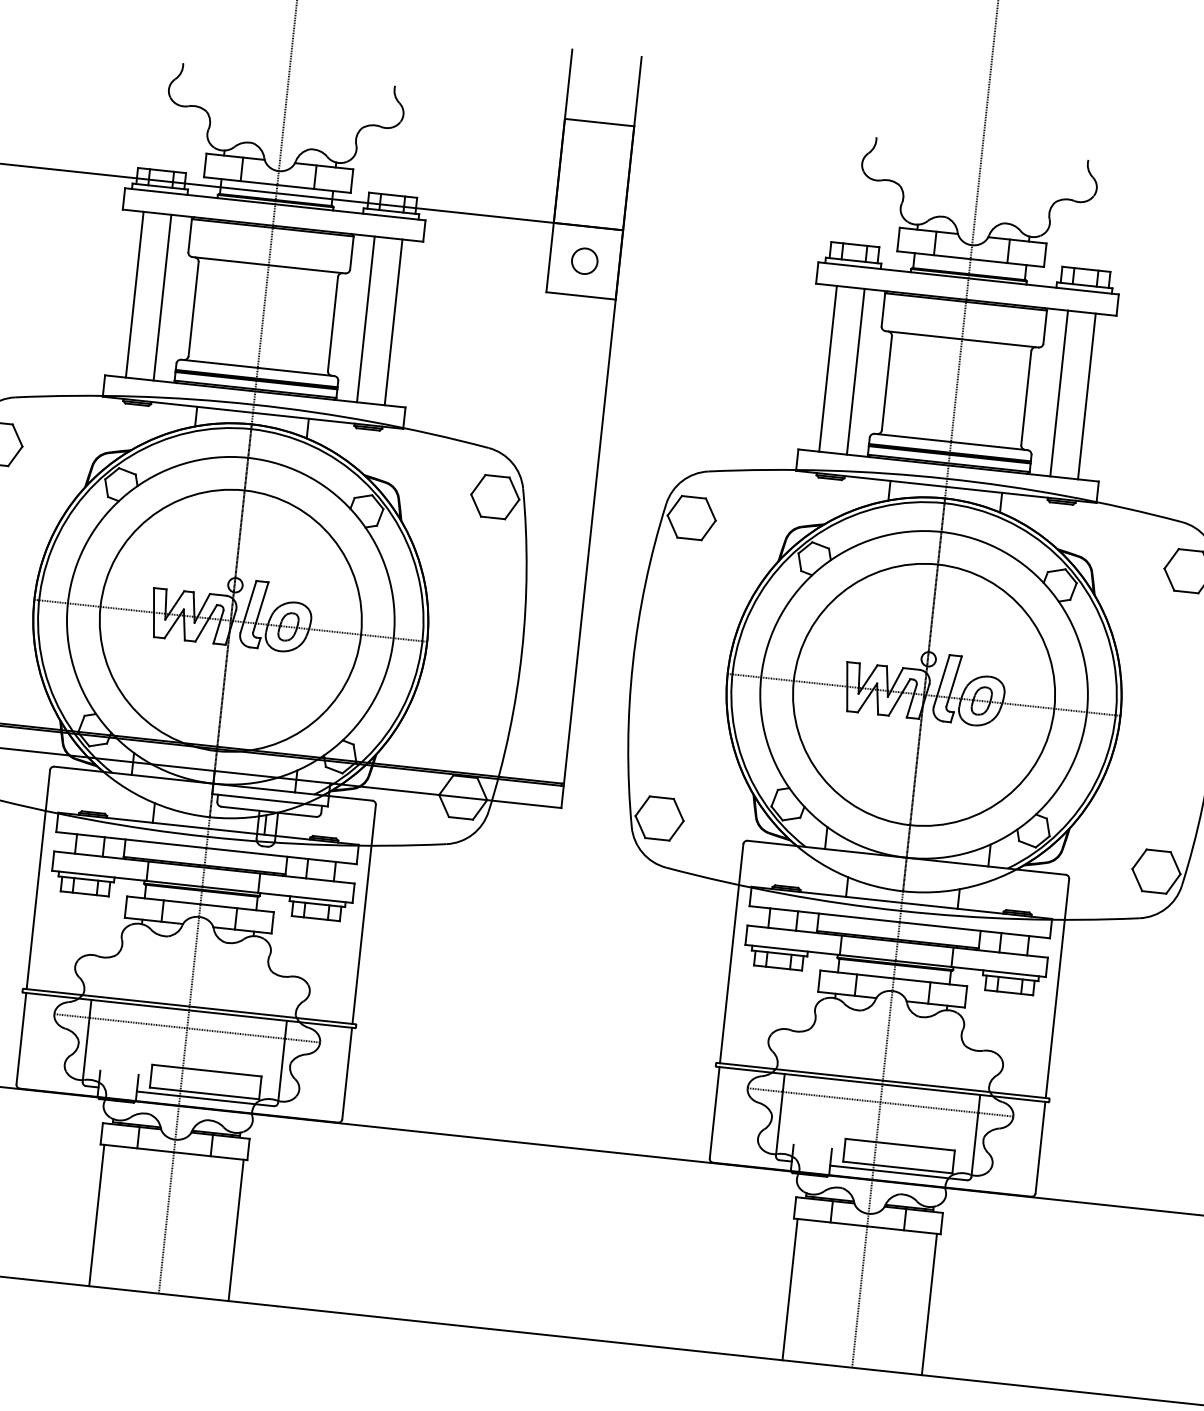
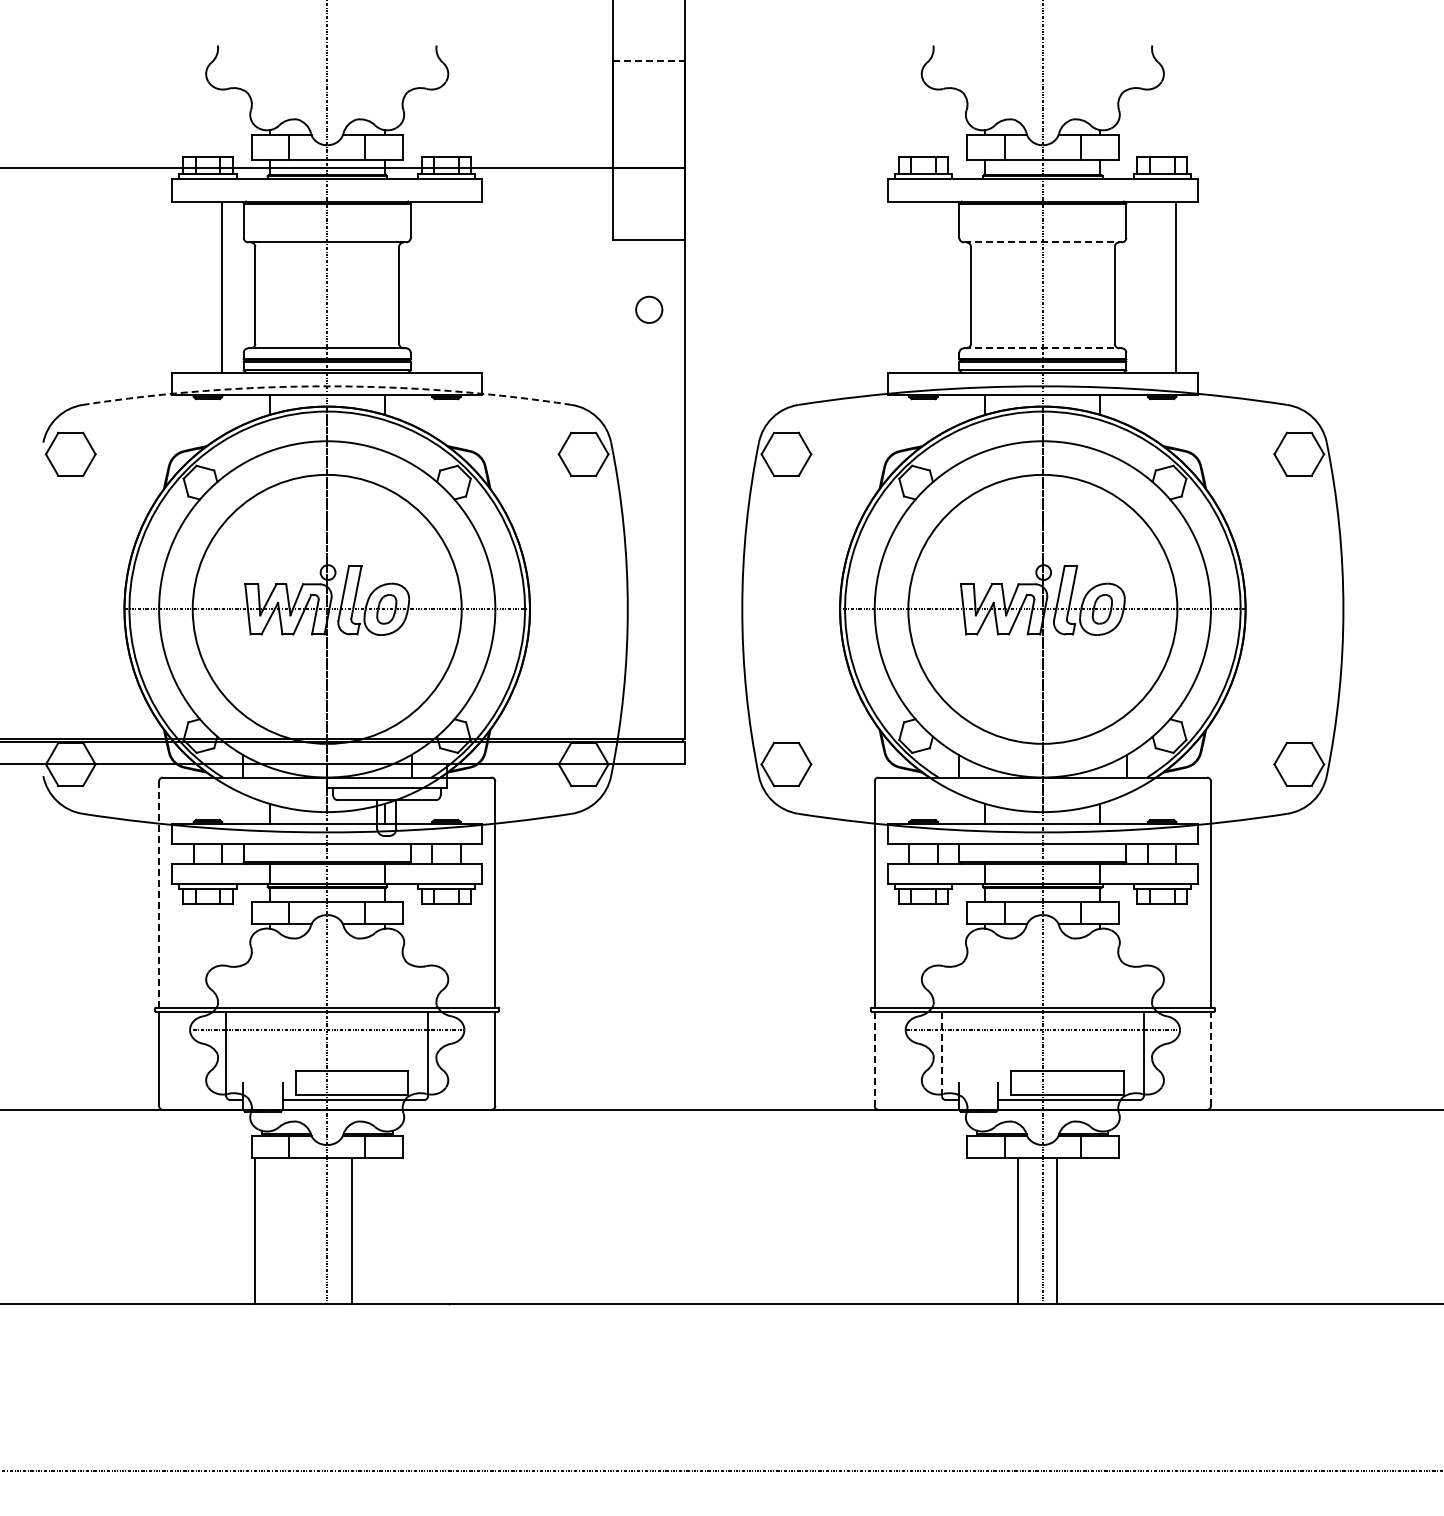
line: (599, 122) -> (649, 60), solid -> dashed
circle: (585, 260) -> (649, 309), moved
line: (134, 294) -> (193, 286), removed
line: (366, 318) -> (432, 286), removed
line: (393, 321) -> (460, 286), removed
line: (961, 339) -> (1042, 242), solid -> dashed
line: (828, 368) -> (909, 286), removed
line: (855, 371) -> (937, 286), removed
line: (1058, 392) -> (1147, 286), removed
arc: (254, 404) -> (327, 386), solid -> dashed
line: (950, 442) -> (1042, 348), solid -> dashed
line: (38, 880) -> (159, 895), solid -> dashed
line: (714, 1113) -> (874, 1059), solid -> dashed
line: (779, 1115) -> (941, 1054), solid -> dashed
line: (1040, 1147) -> (1211, 1058), solid -> dashed
line: (236, 1230) -> (352, 1230), moved
line: (789, 1289) -> (1017, 1230), moved
line: (929, 1304) -> (1056, 1230), moved

